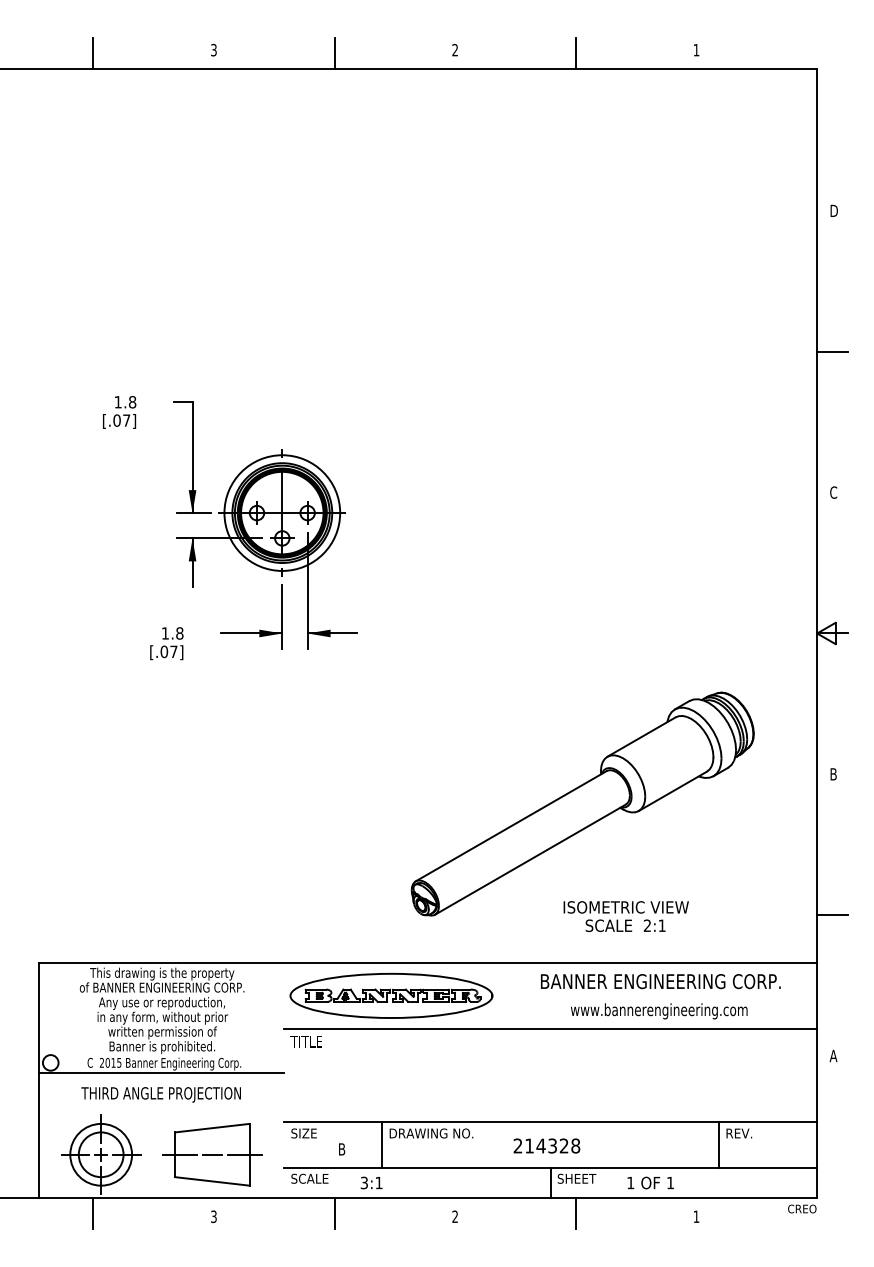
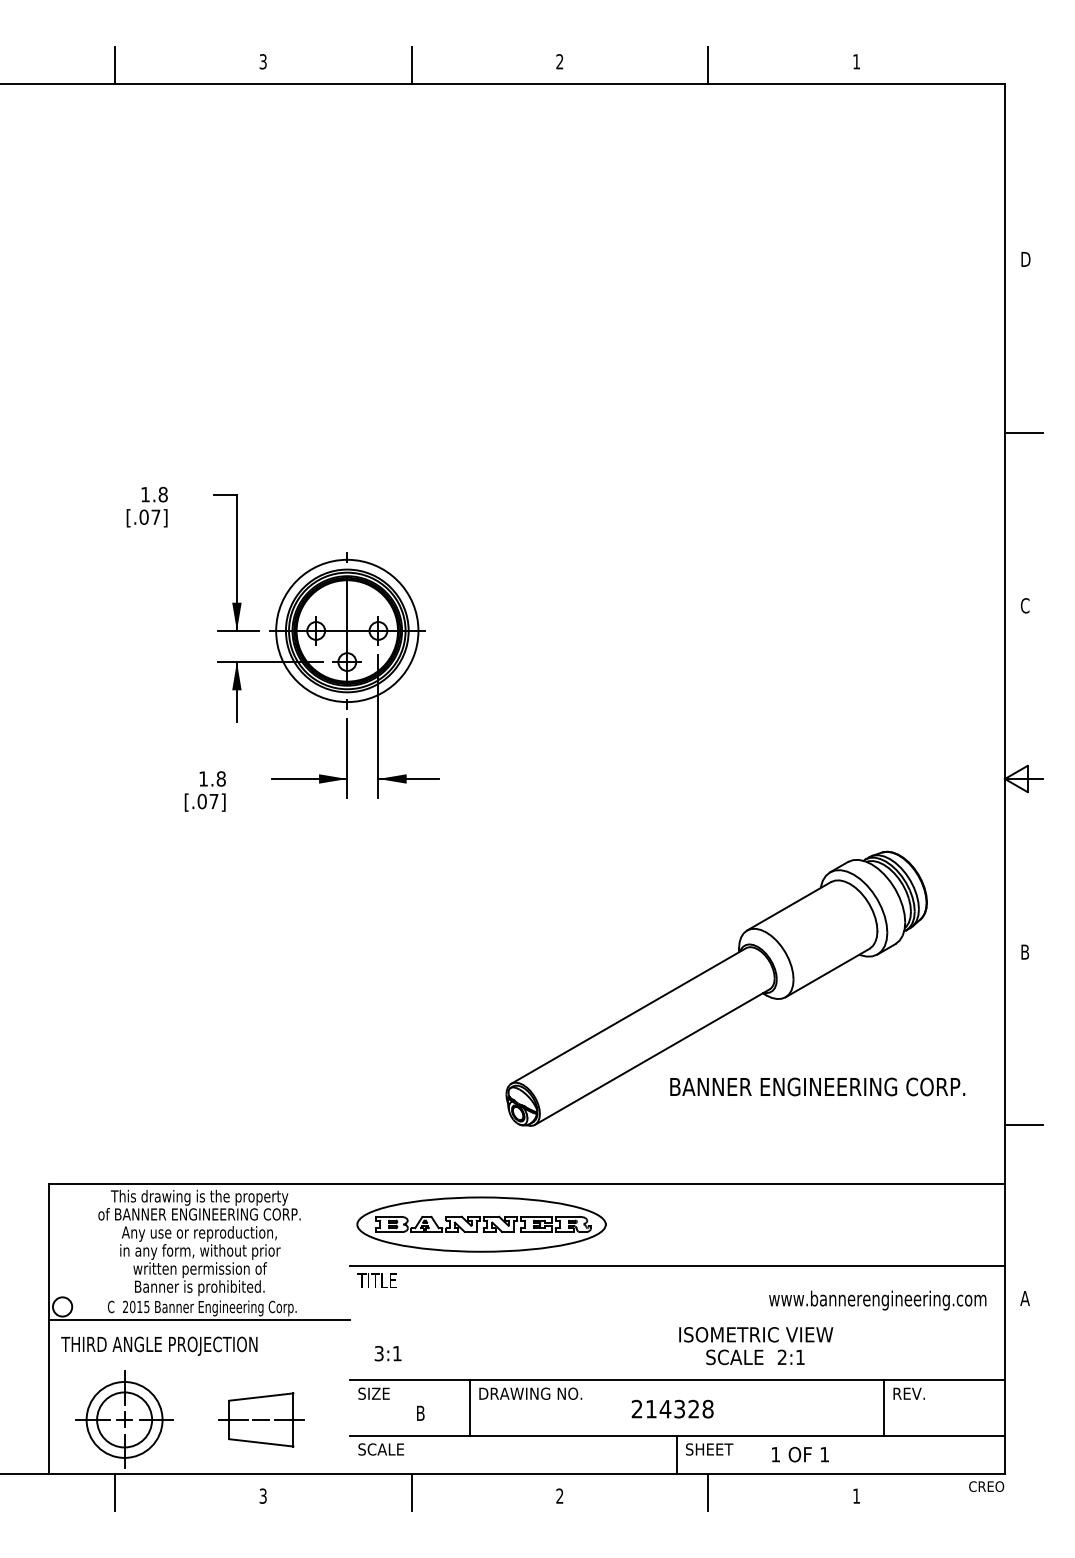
text: (626, 916) -> (756, 1346), moved
text: (660, 981) -> (817, 1086), moved
text: (659, 1011) -> (877, 1300), moved
text: (161, 1094) -> (159, 1345), moved
part: (212, 1154) -> (261, 1419), size x0.7
text: (371, 1182) -> (387, 1353), moved

